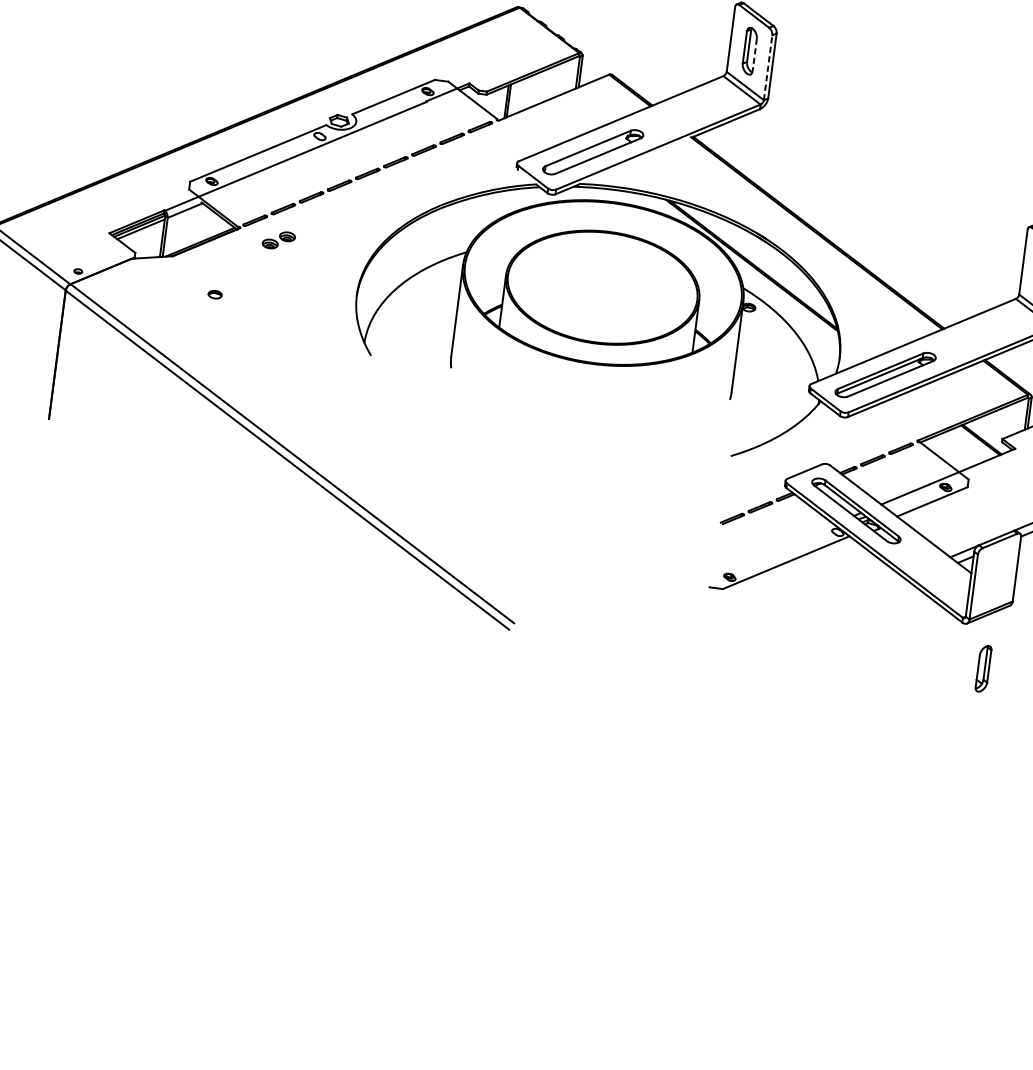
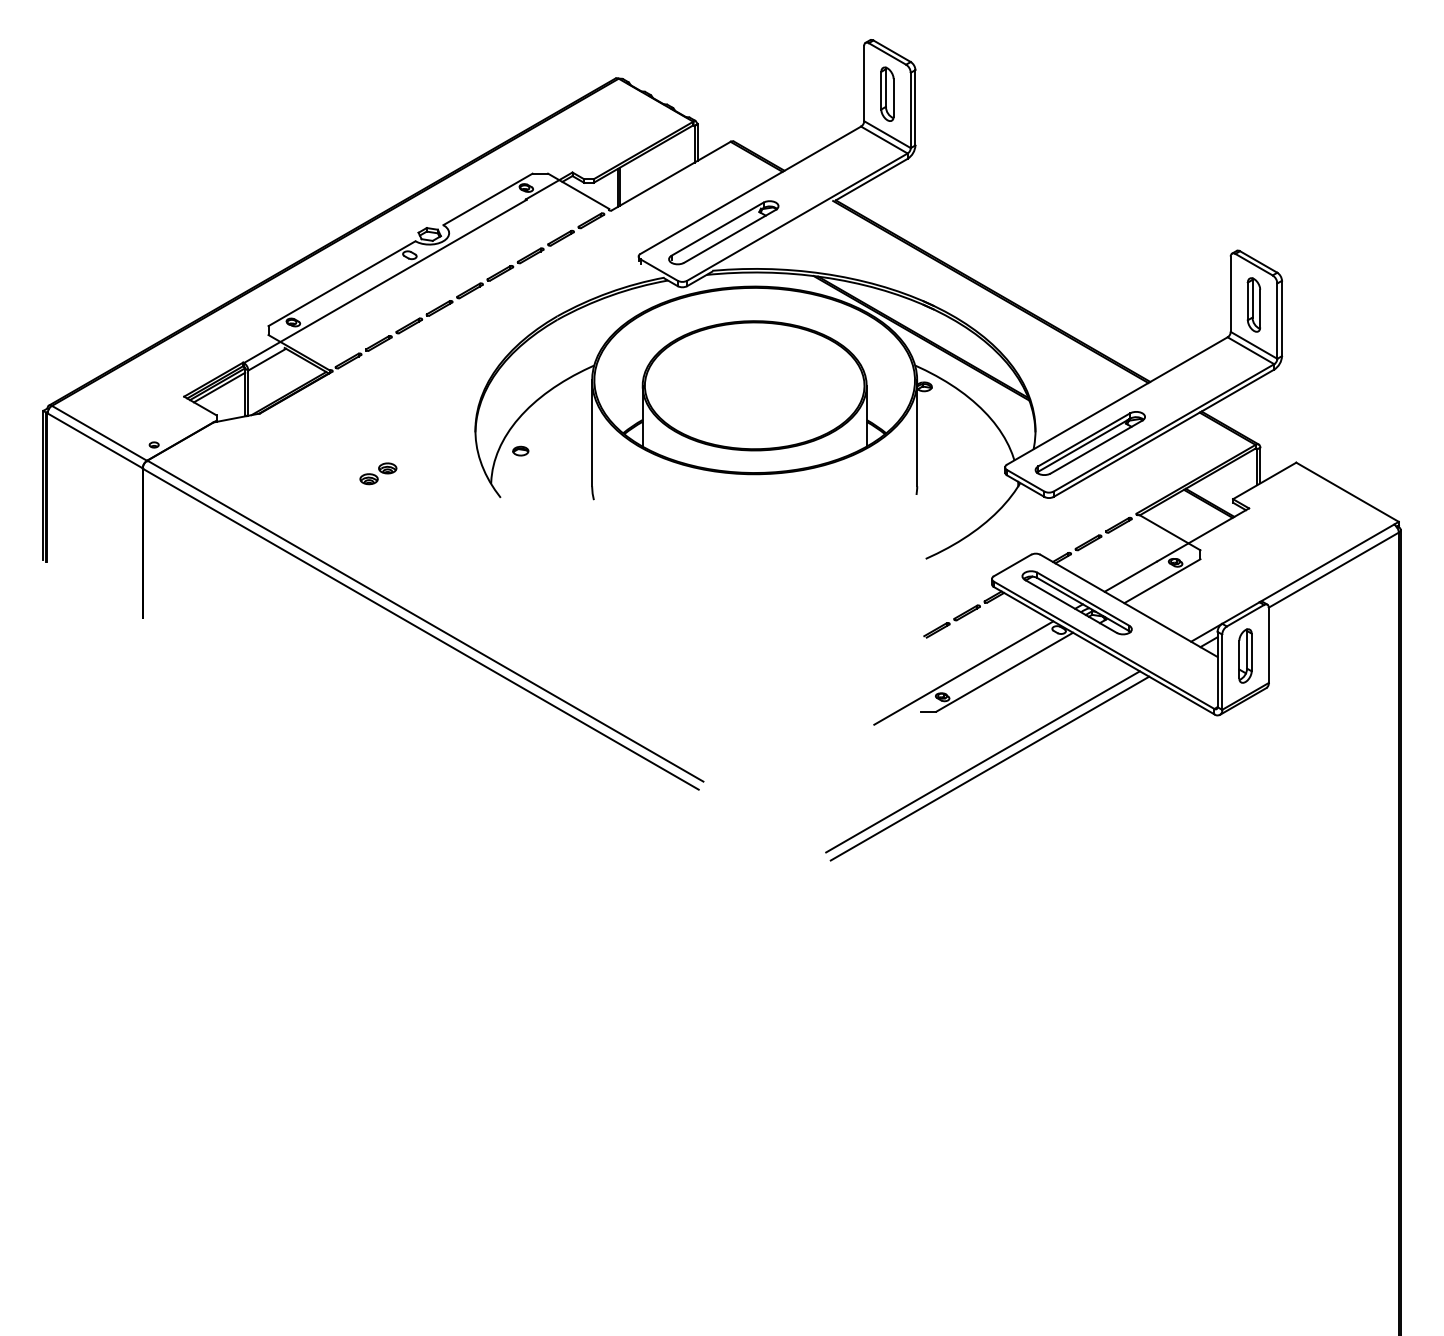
line: (754, 54) -> (893, 97), dashed -> solid
line: (767, 67) -> (910, 110), dashed -> solid
part: (279, 240) -> (378, 473), moved
part: (215, 294) -> (520, 450), moved
line: (750, 558) -> (963, 672), added
line: (757, 637) -> (982, 761), added
line: (762, 644) -> (989, 768), added
part: (983, 668) -> (1245, 655), moved

